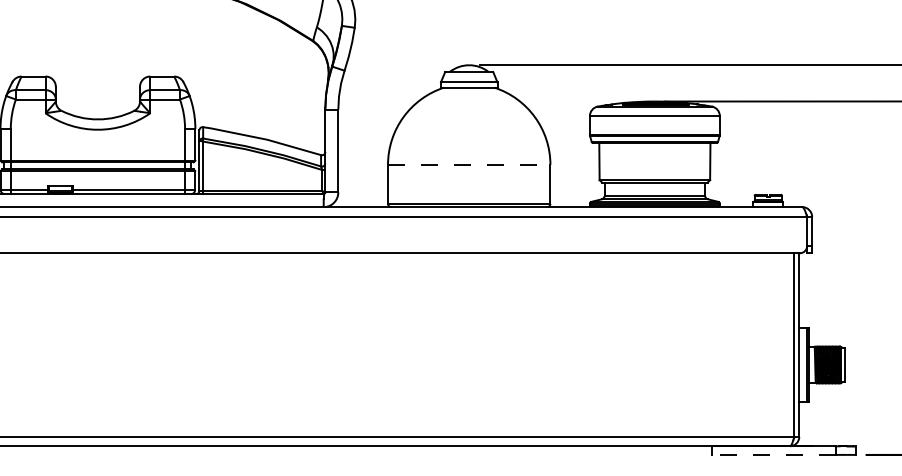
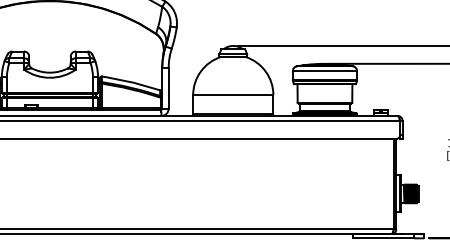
line: (469, 165) -> (233, 95), dashed -> solid
line: (773, 455) -> (383, 238), dashed -> solid

